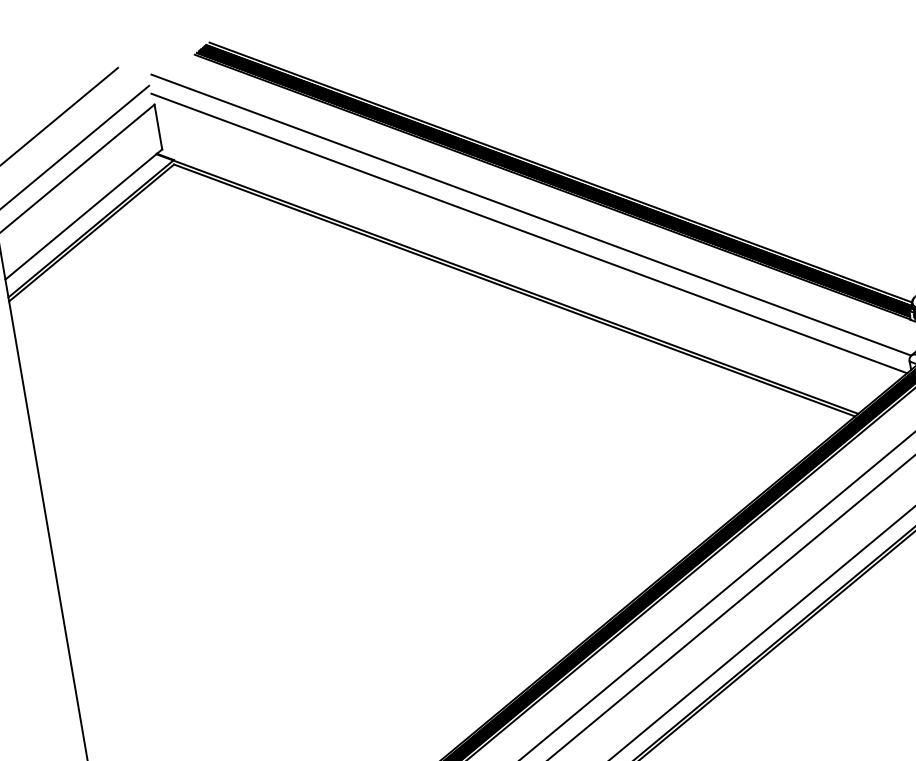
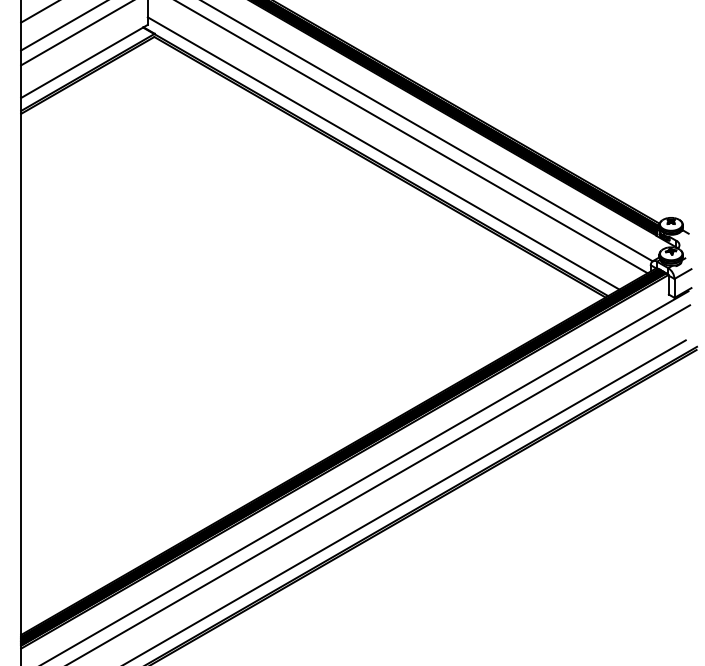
line: (516, 270) -> (383, 153), added

